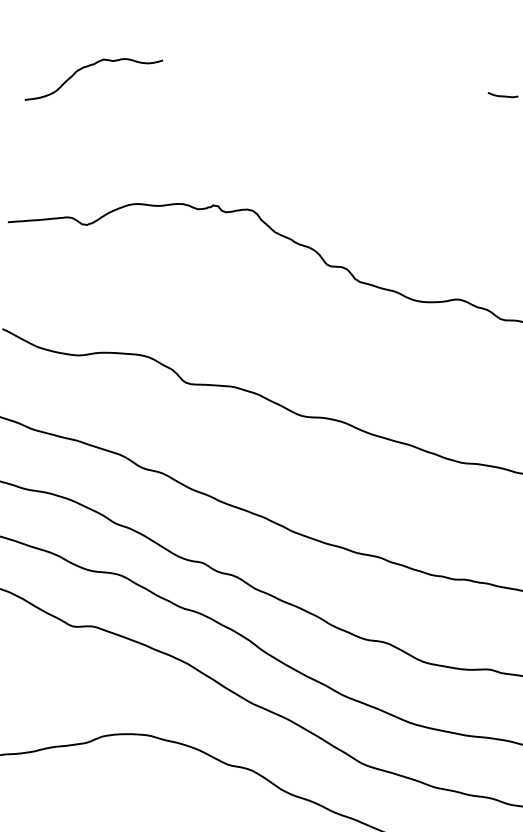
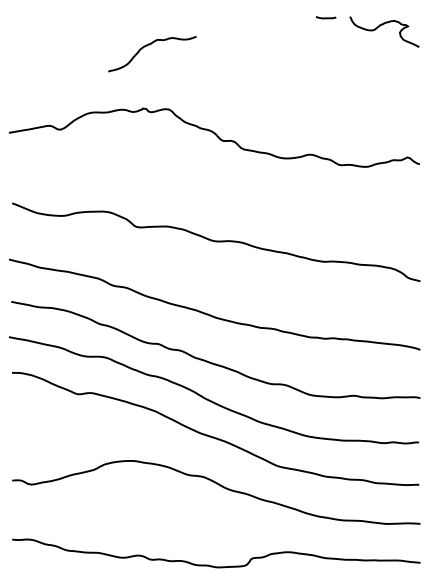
curve: (87, 68) -> (147, 46), moved

